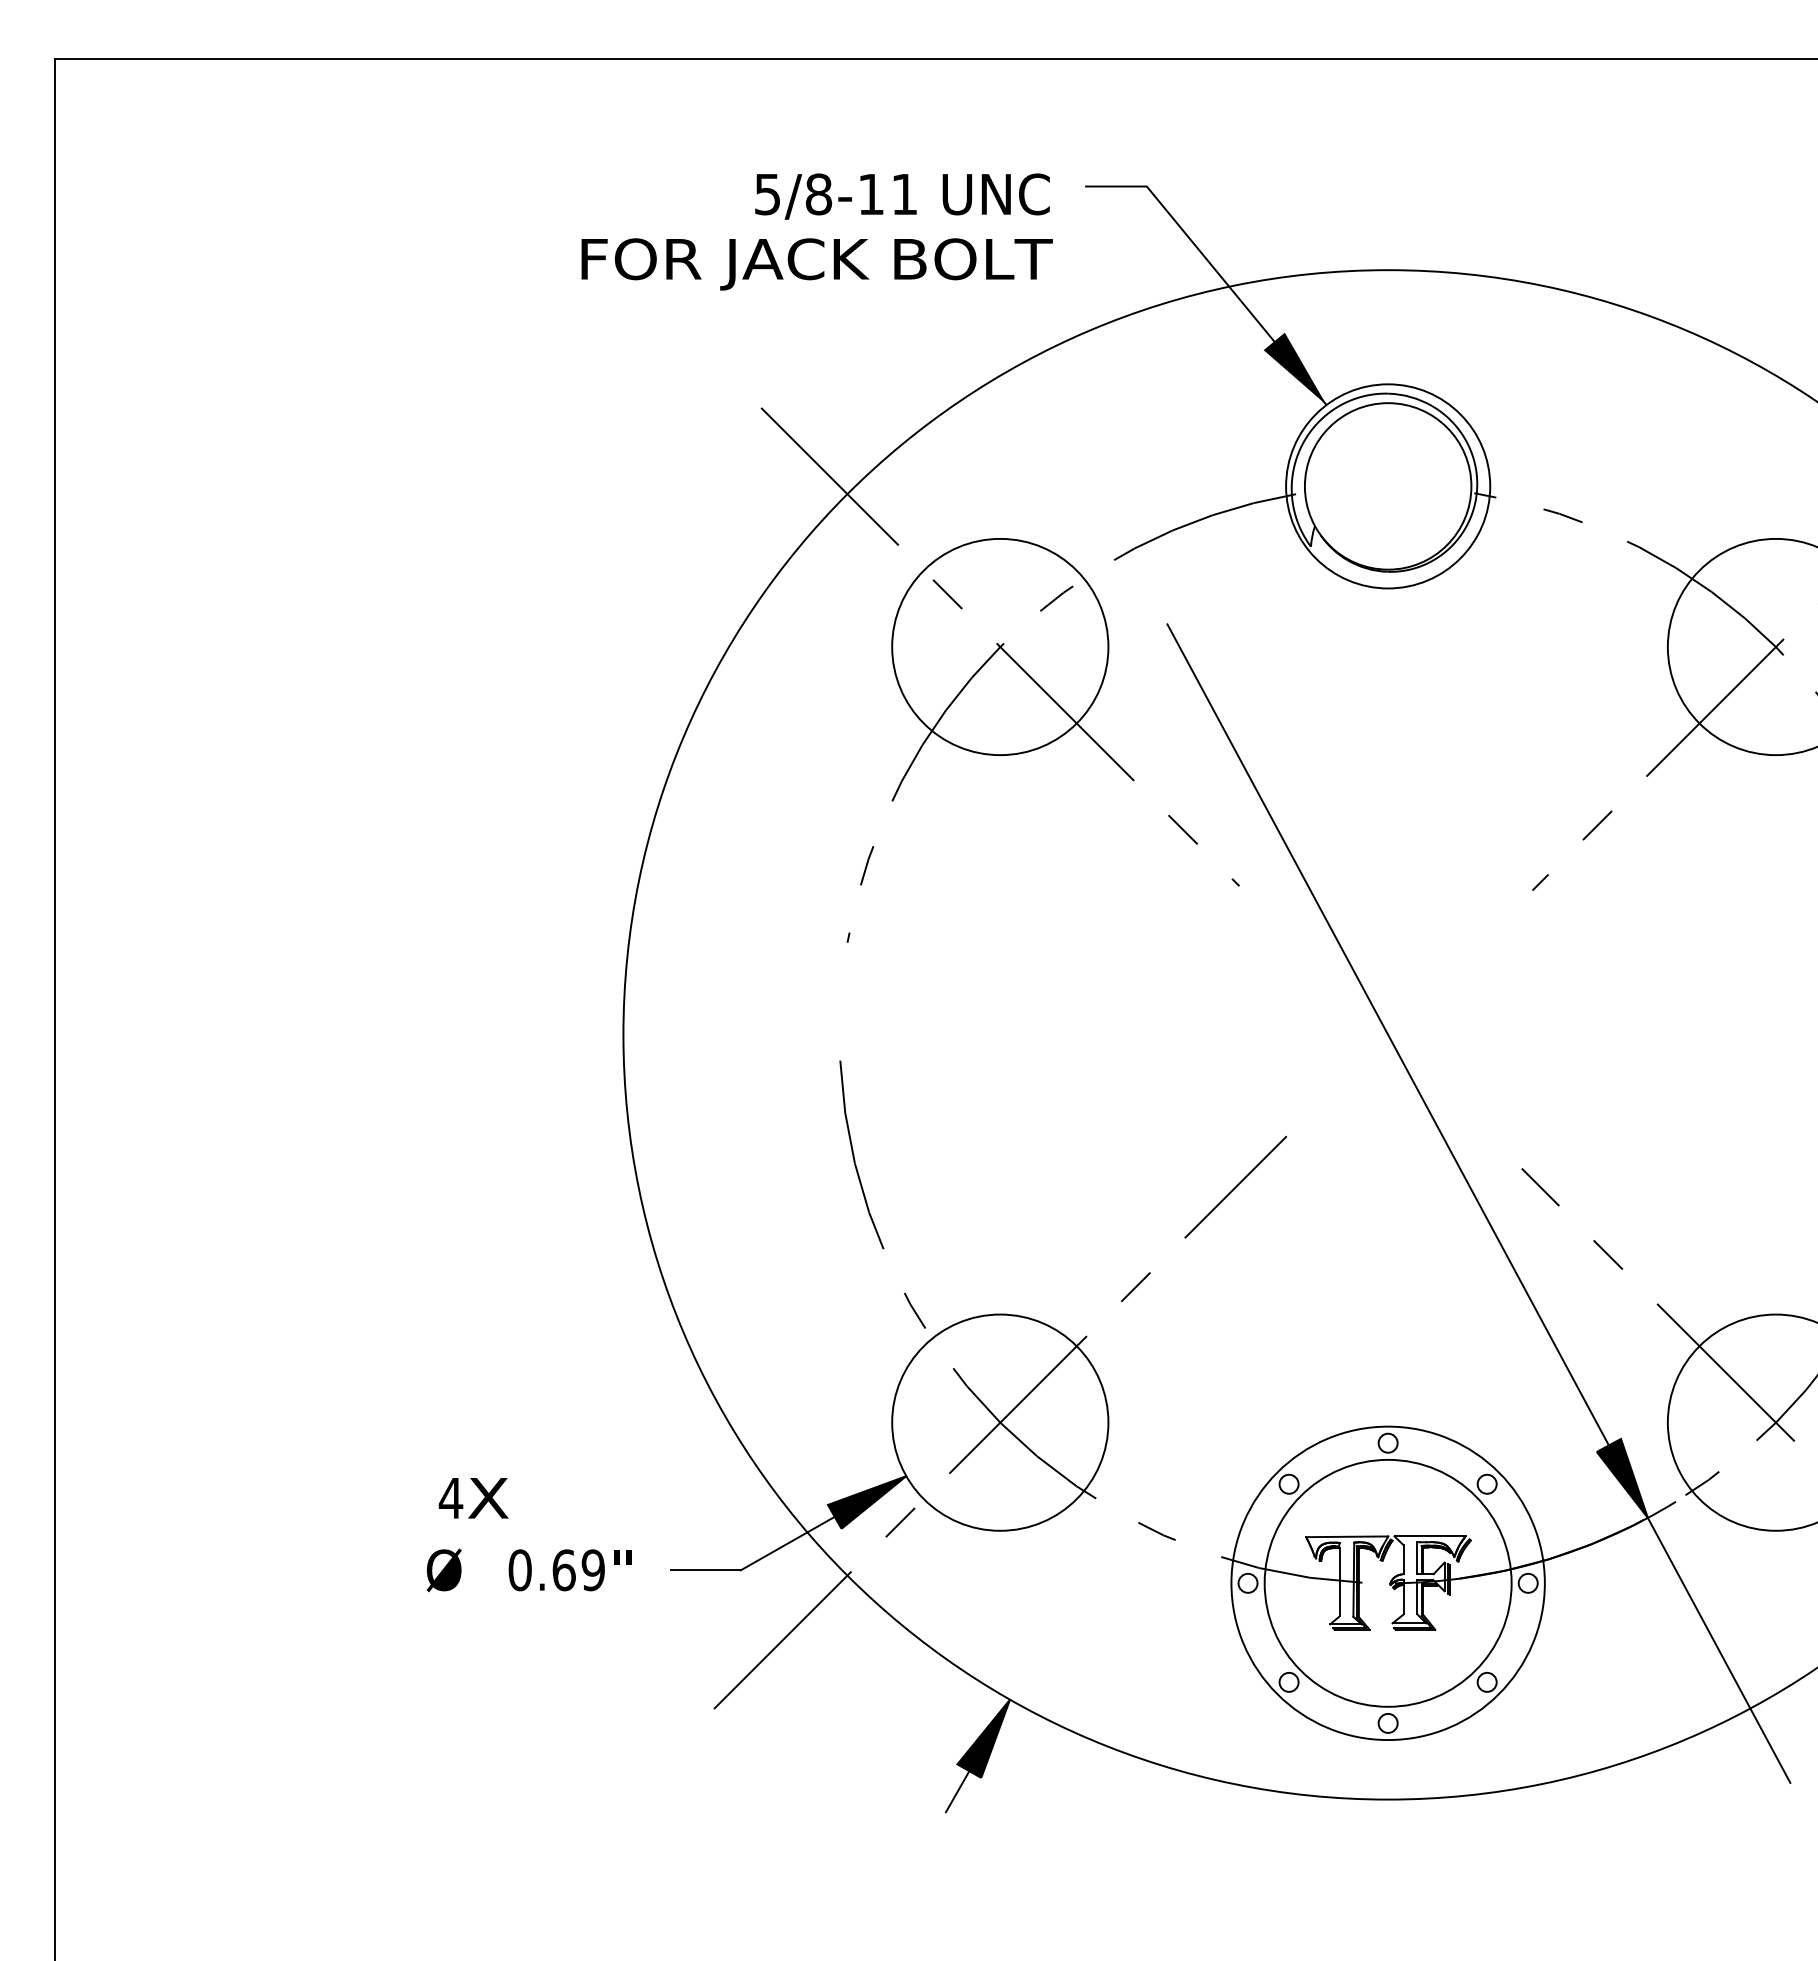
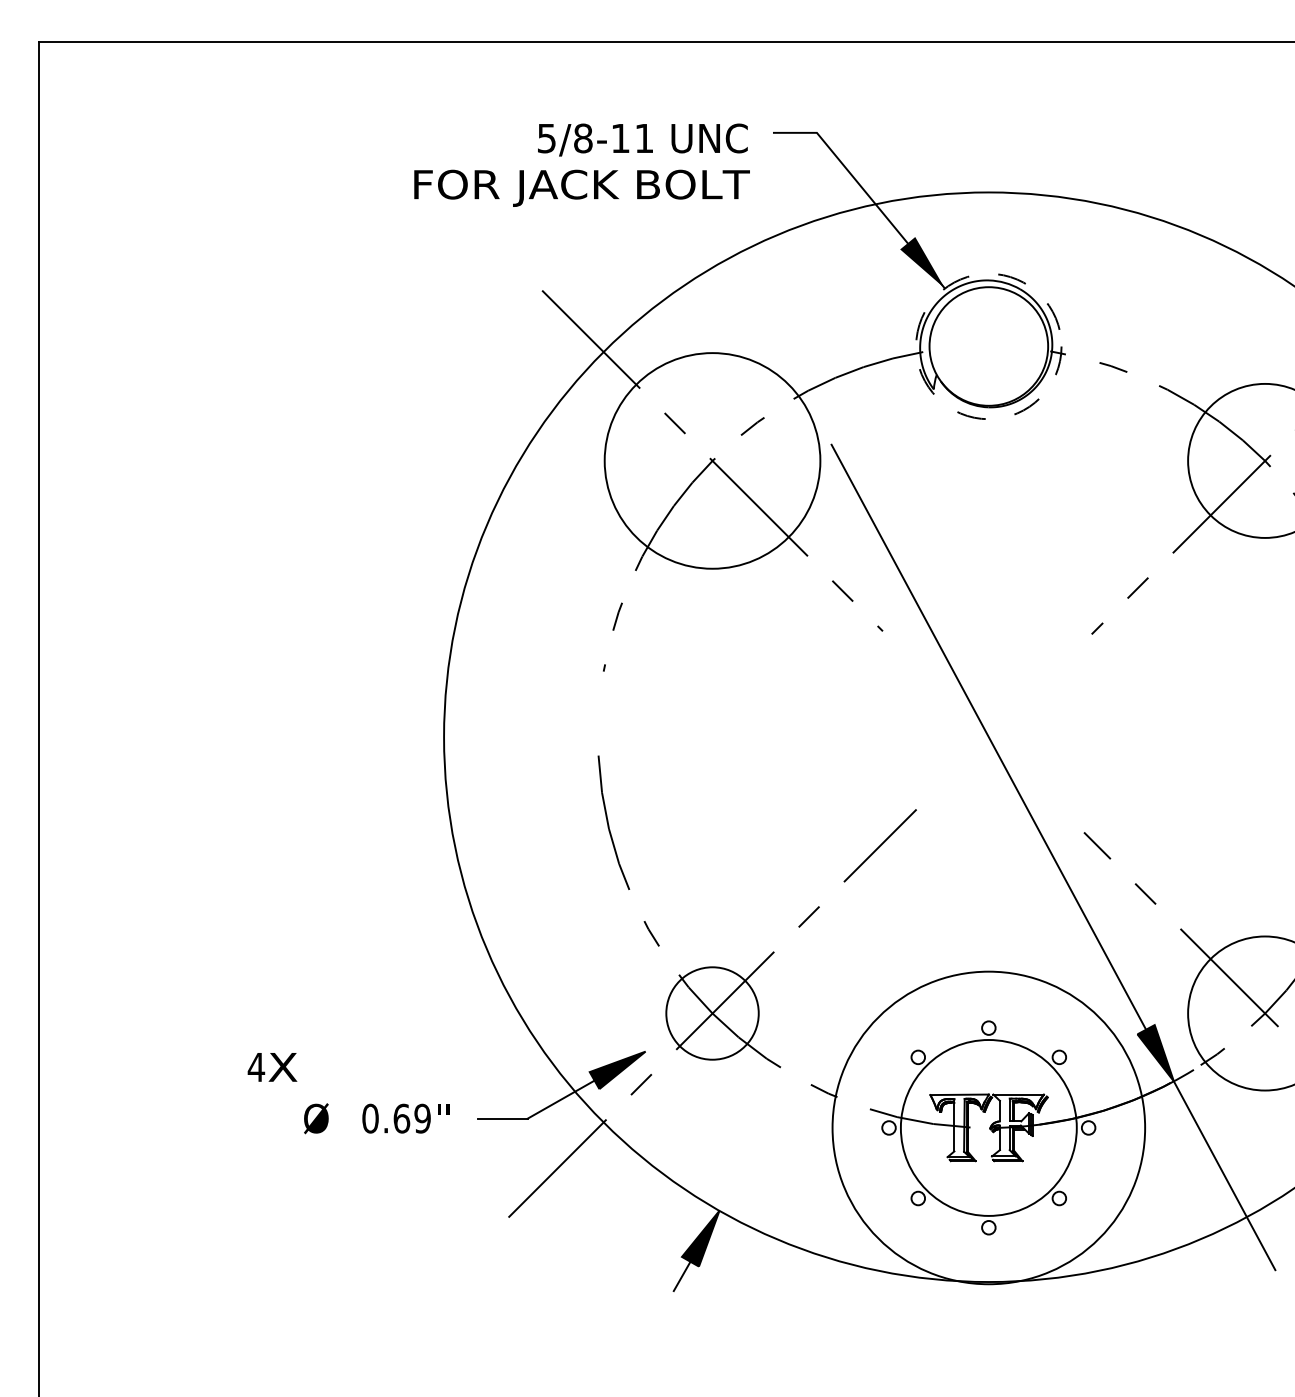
circle: (1388, 486) -> (989, 346), solid -> dashed
circle: (1000, 646) -> (712, 460), size x1.4
circle: (1000, 1422) -> (712, 1013), size x0.6
text: (473, 1498) -> (272, 1067), moved
circle: (1387, 1583) -> (988, 1128), size x1.4

